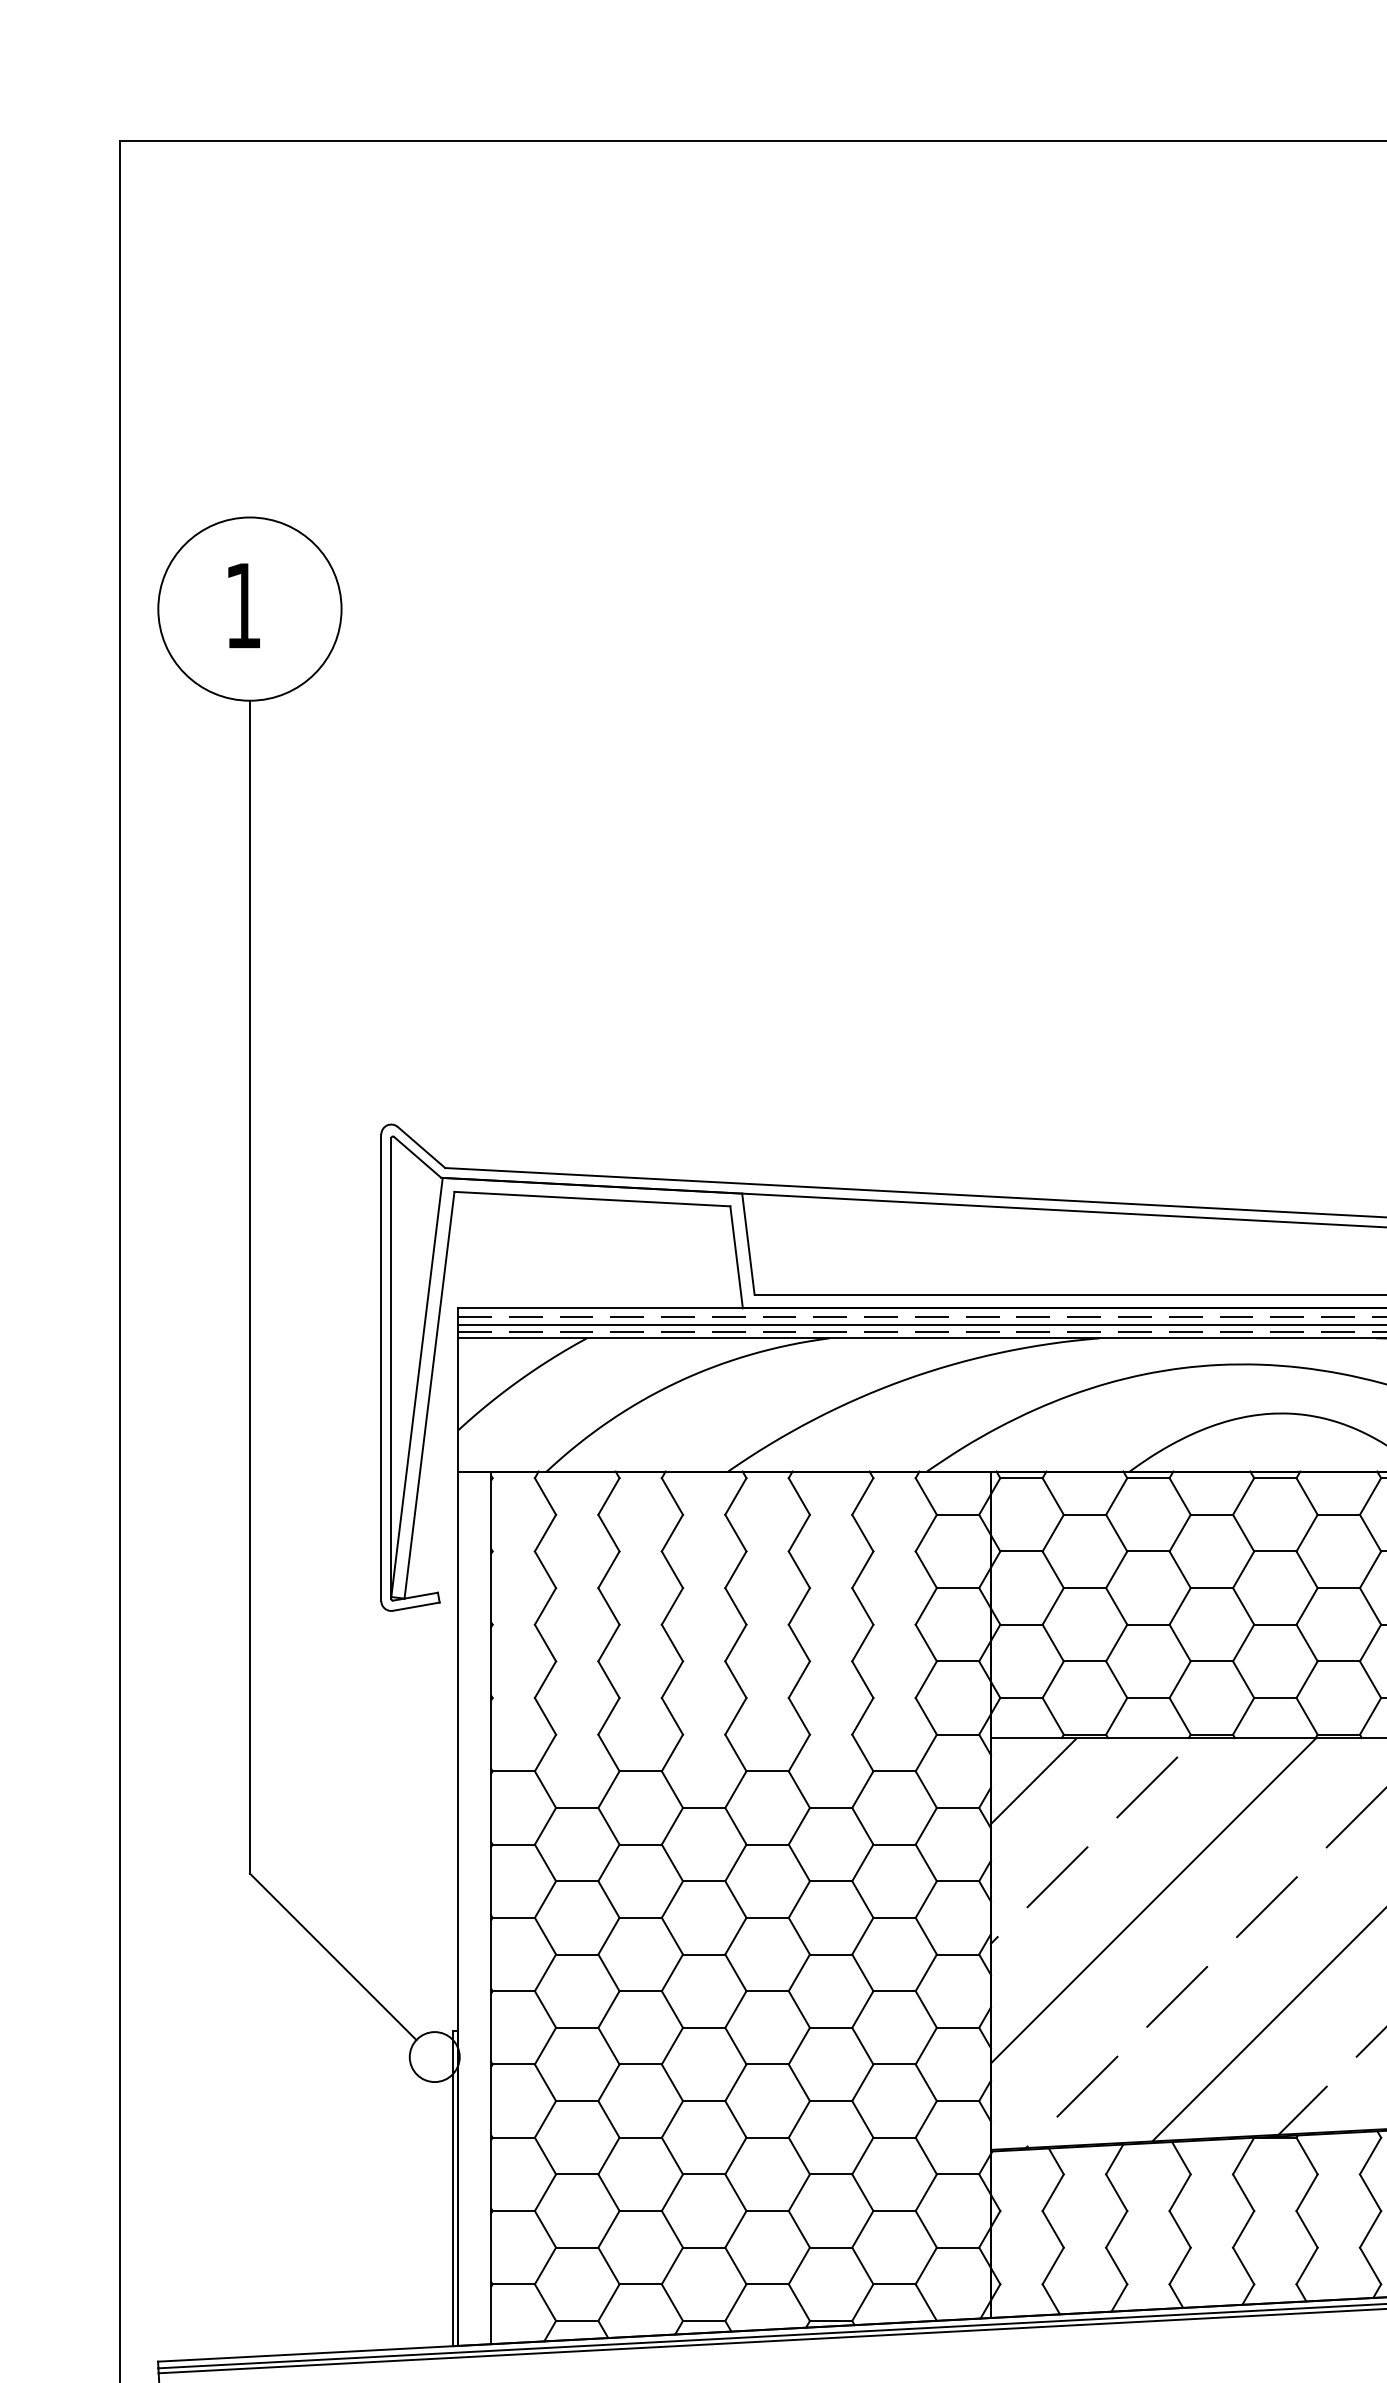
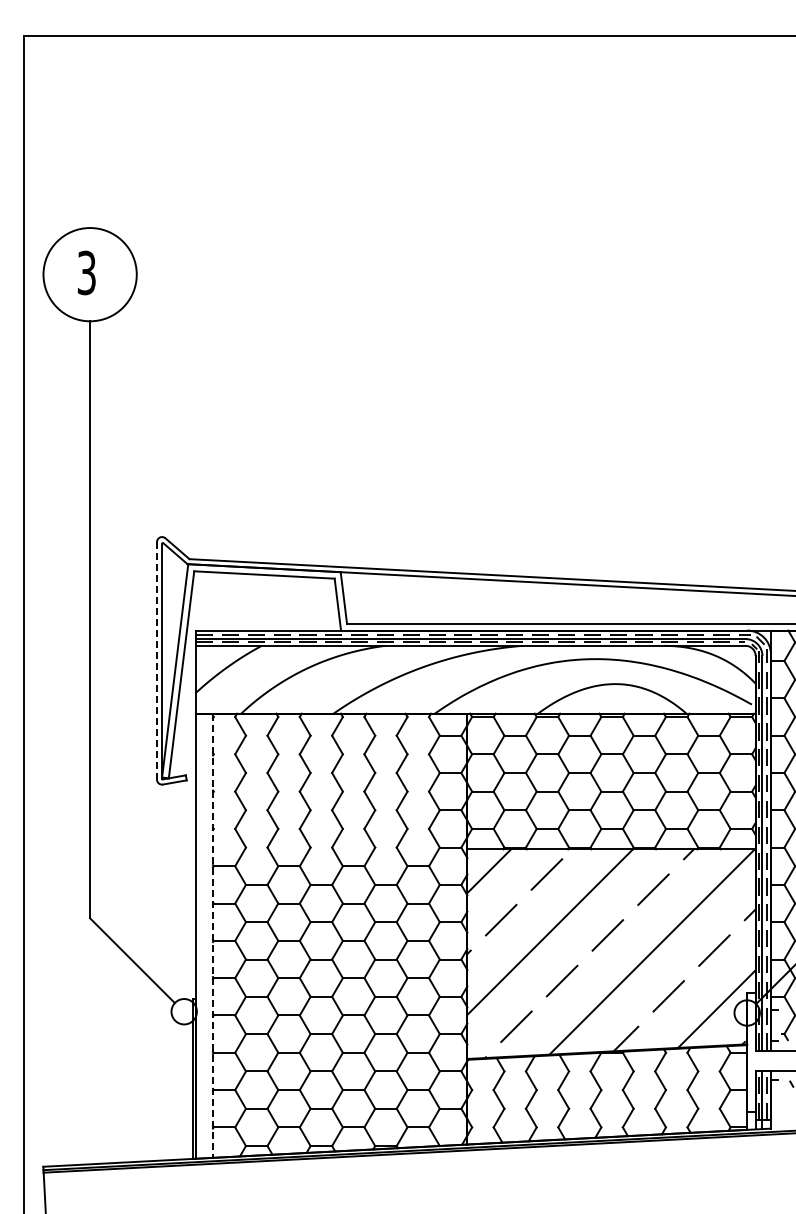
text: (242, 604) -> (86, 272), 1 -> 3
line: (382, 1367) -> (157, 660), solid -> dashed
line: (490, 1909) -> (212, 936), solid -> dashed

